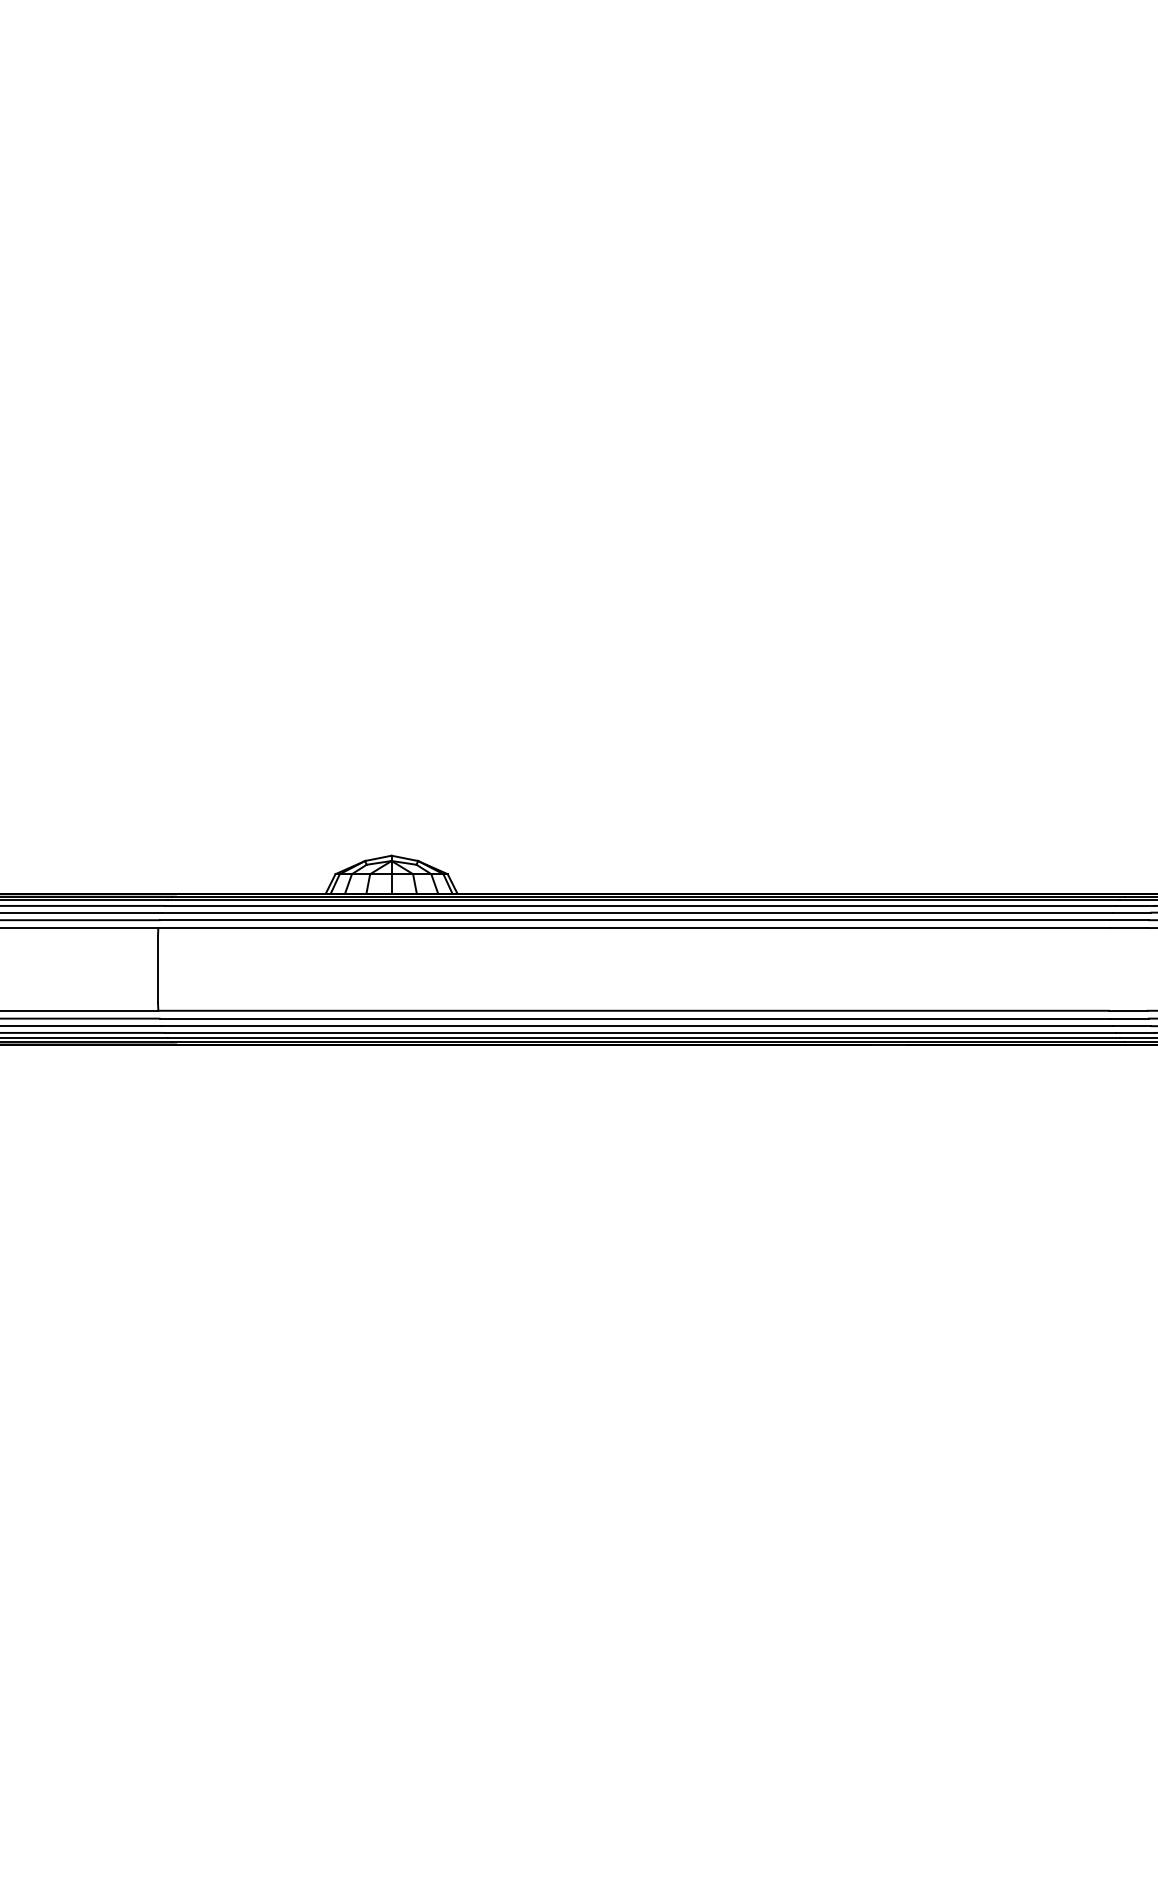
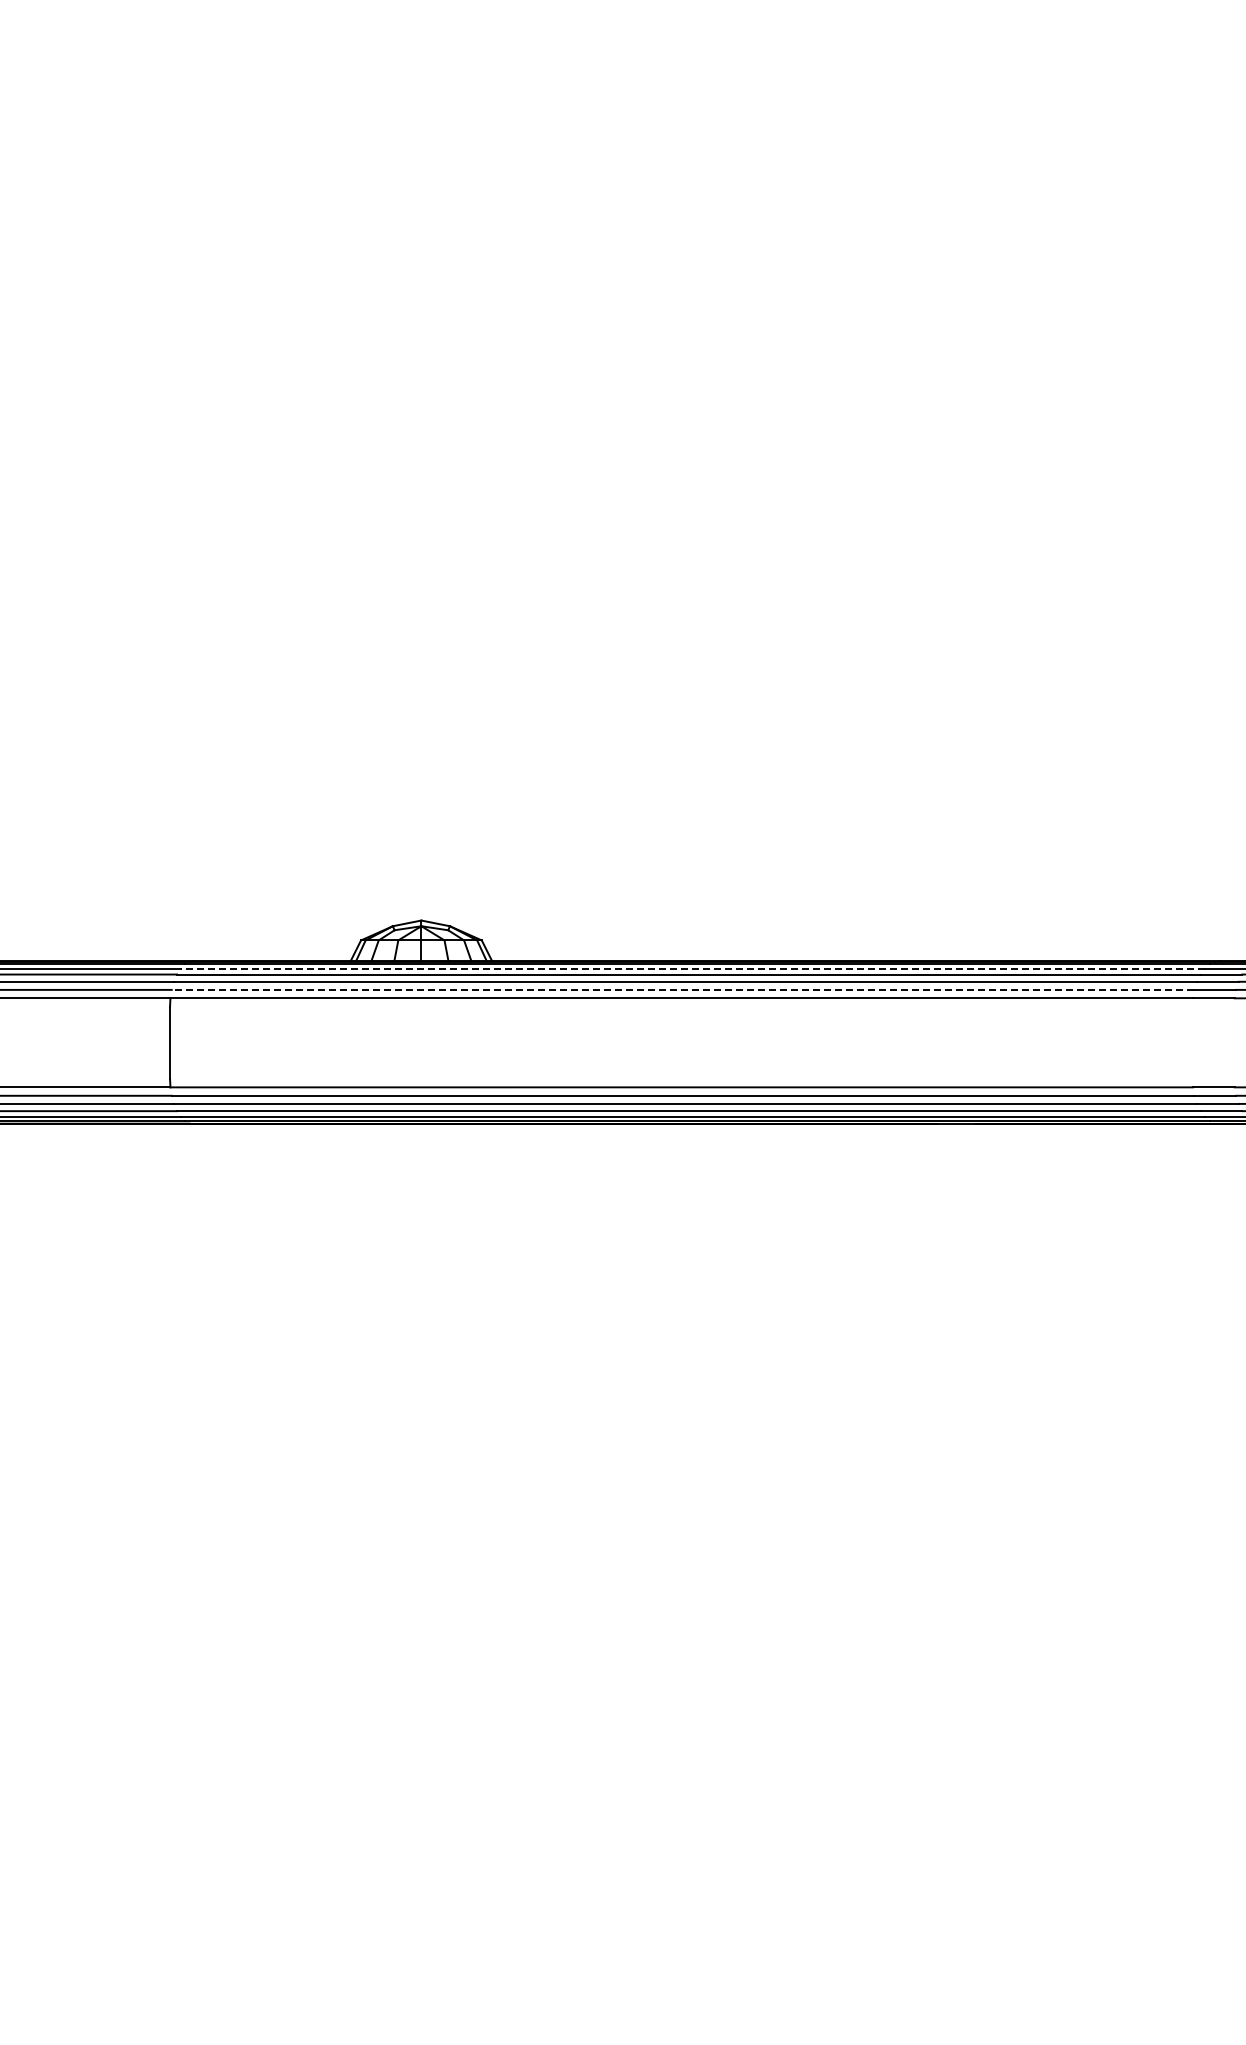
line: (643, 900) -> (692, 968), solid -> dashed
line: (634, 919) -> (682, 989), solid -> dashed

